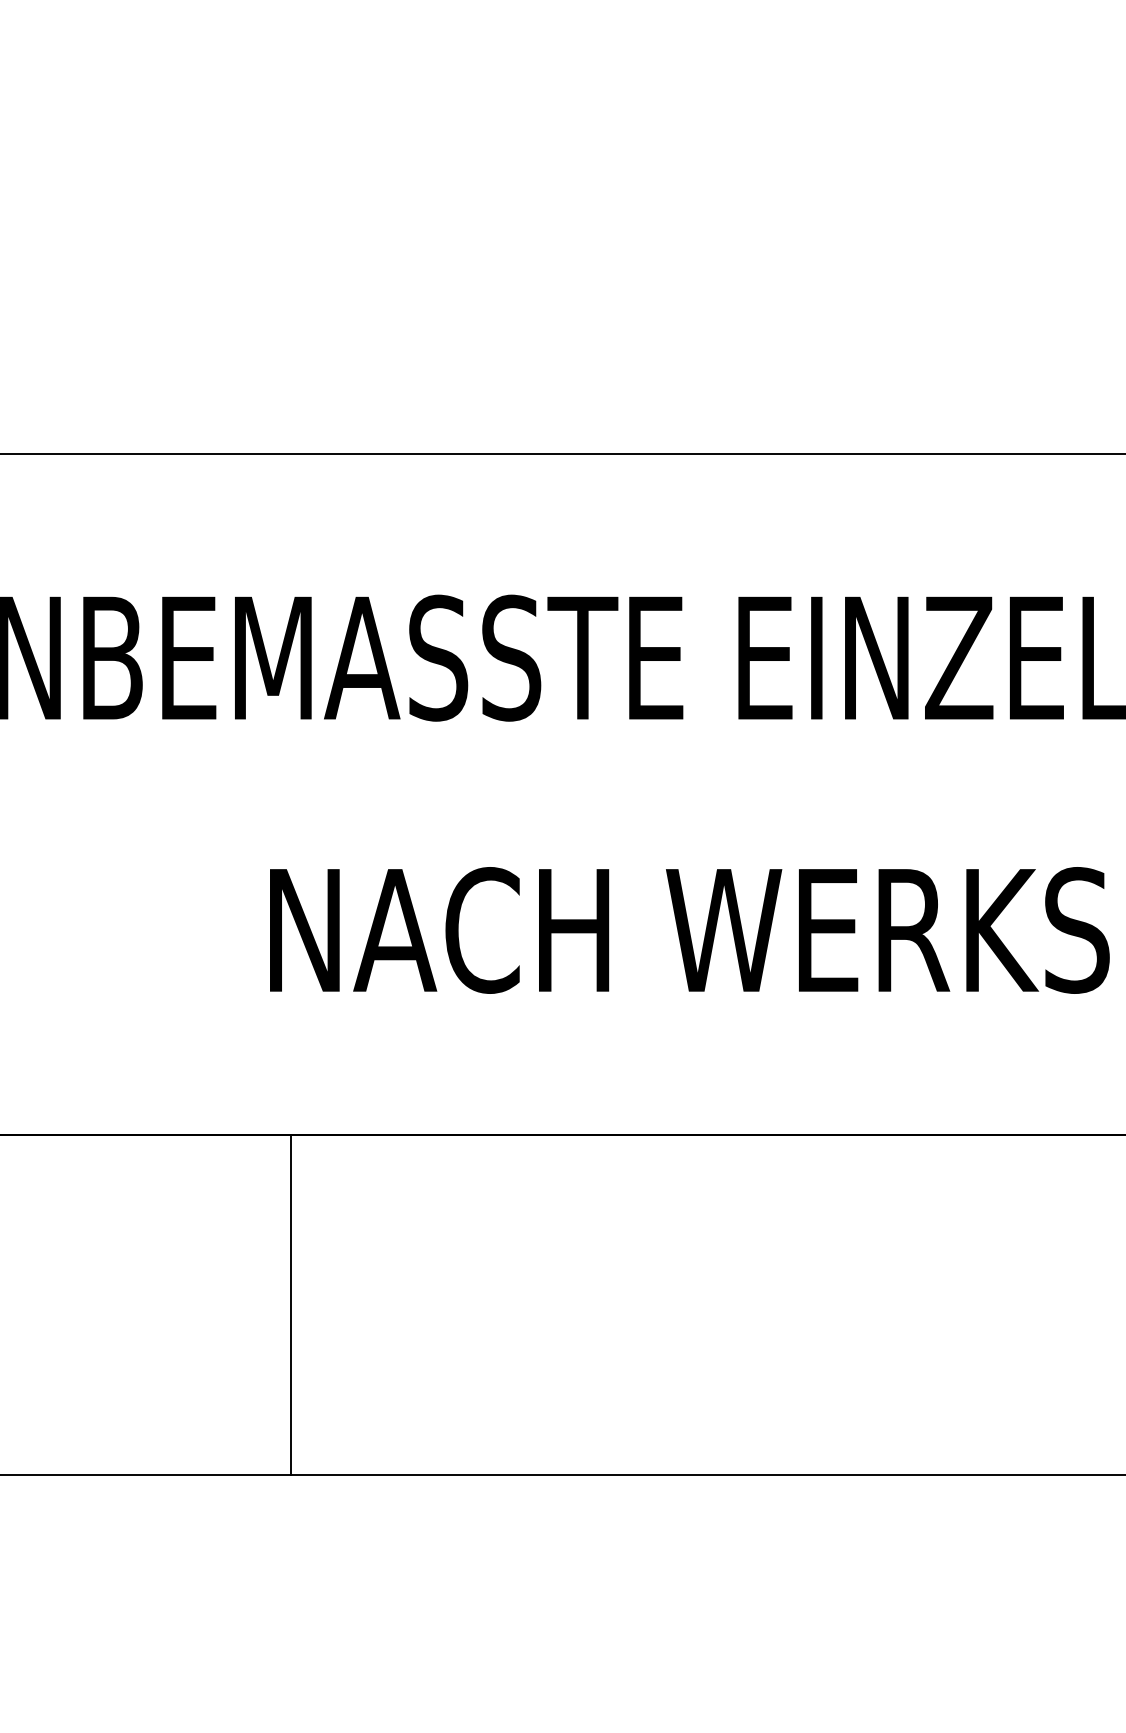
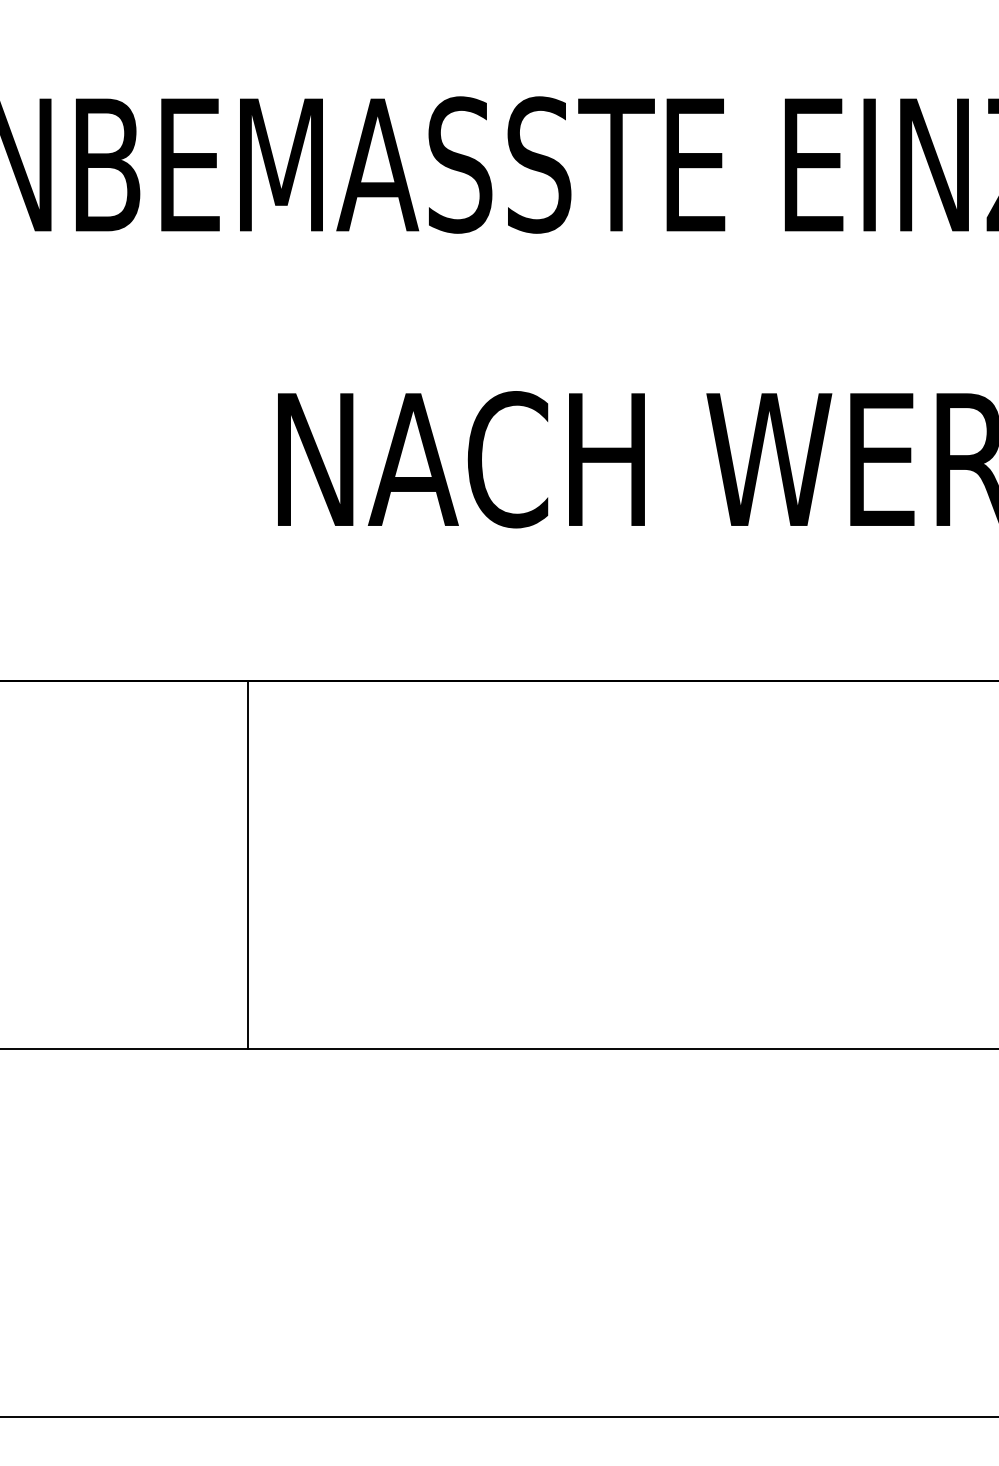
line: (290, 1304) -> (248, 864), moved

